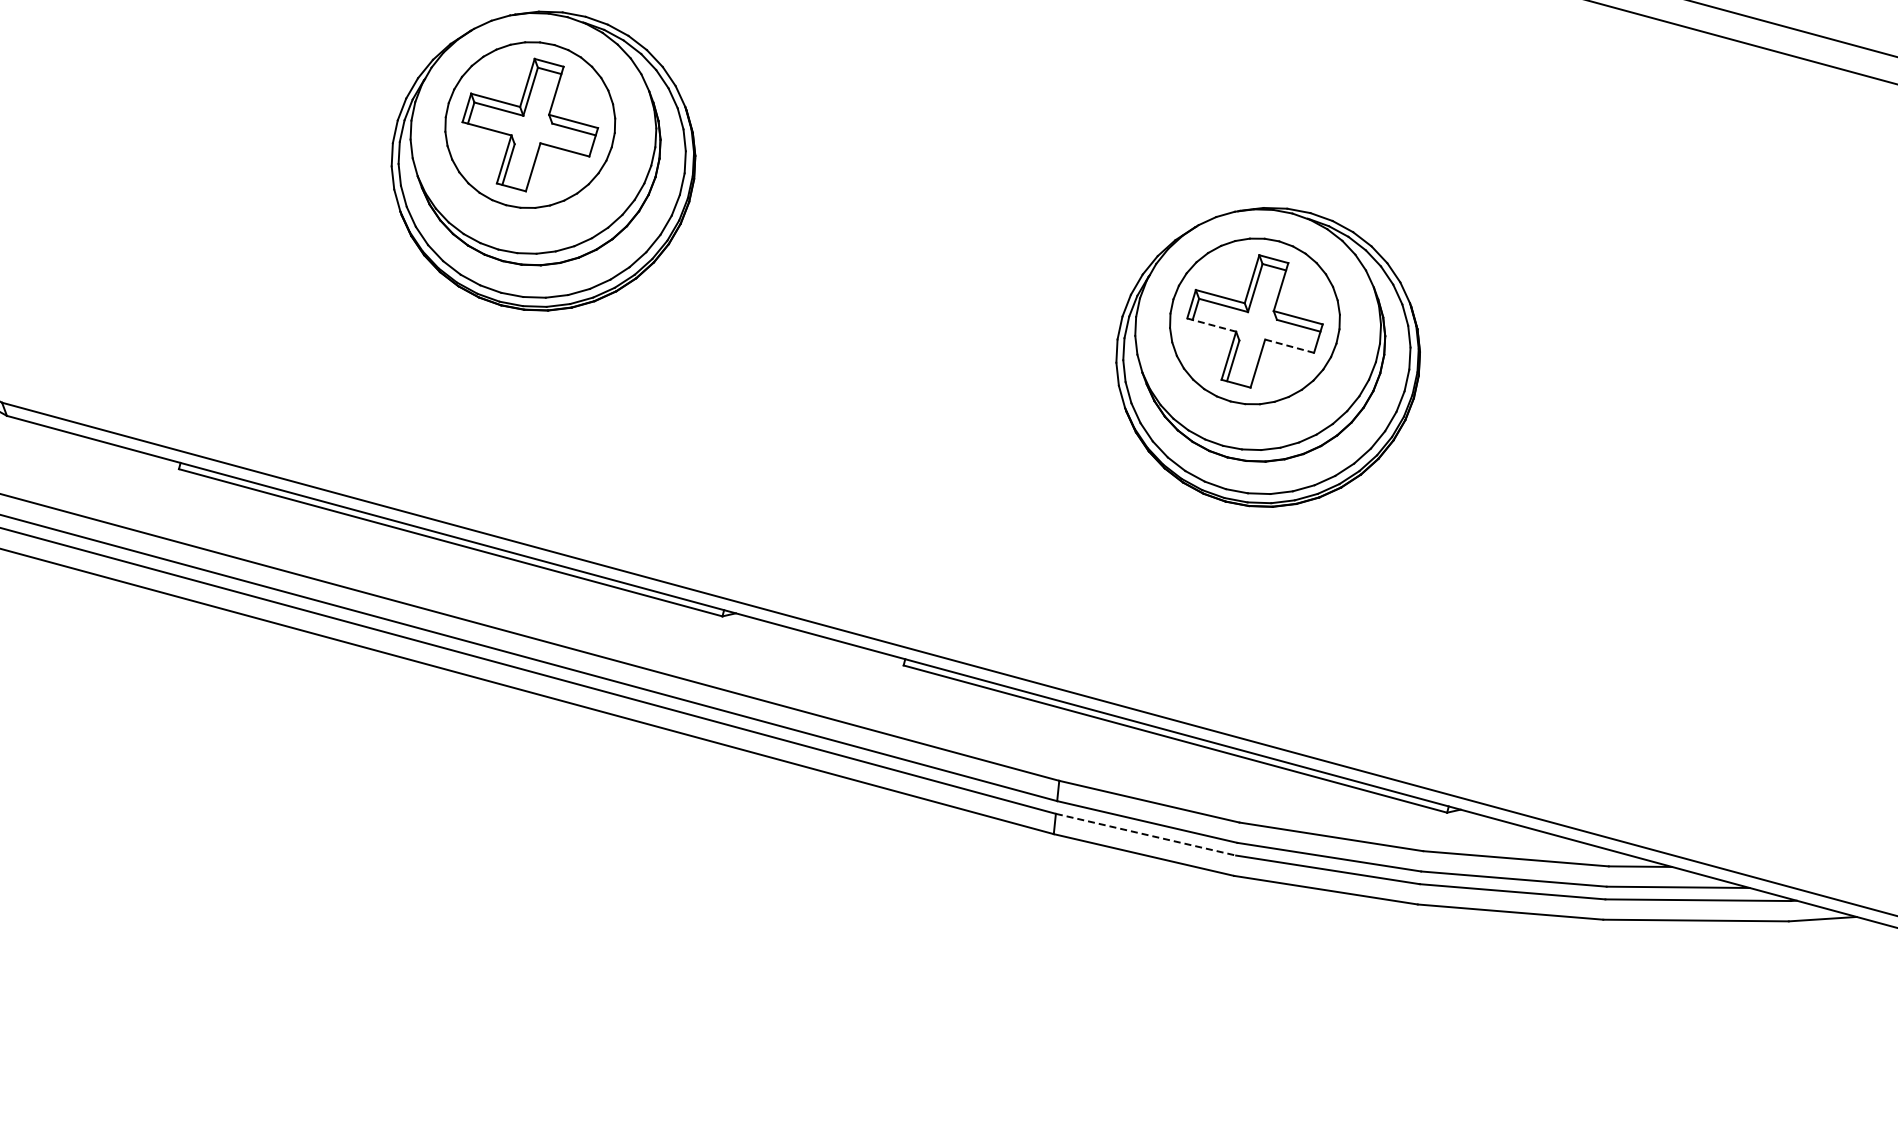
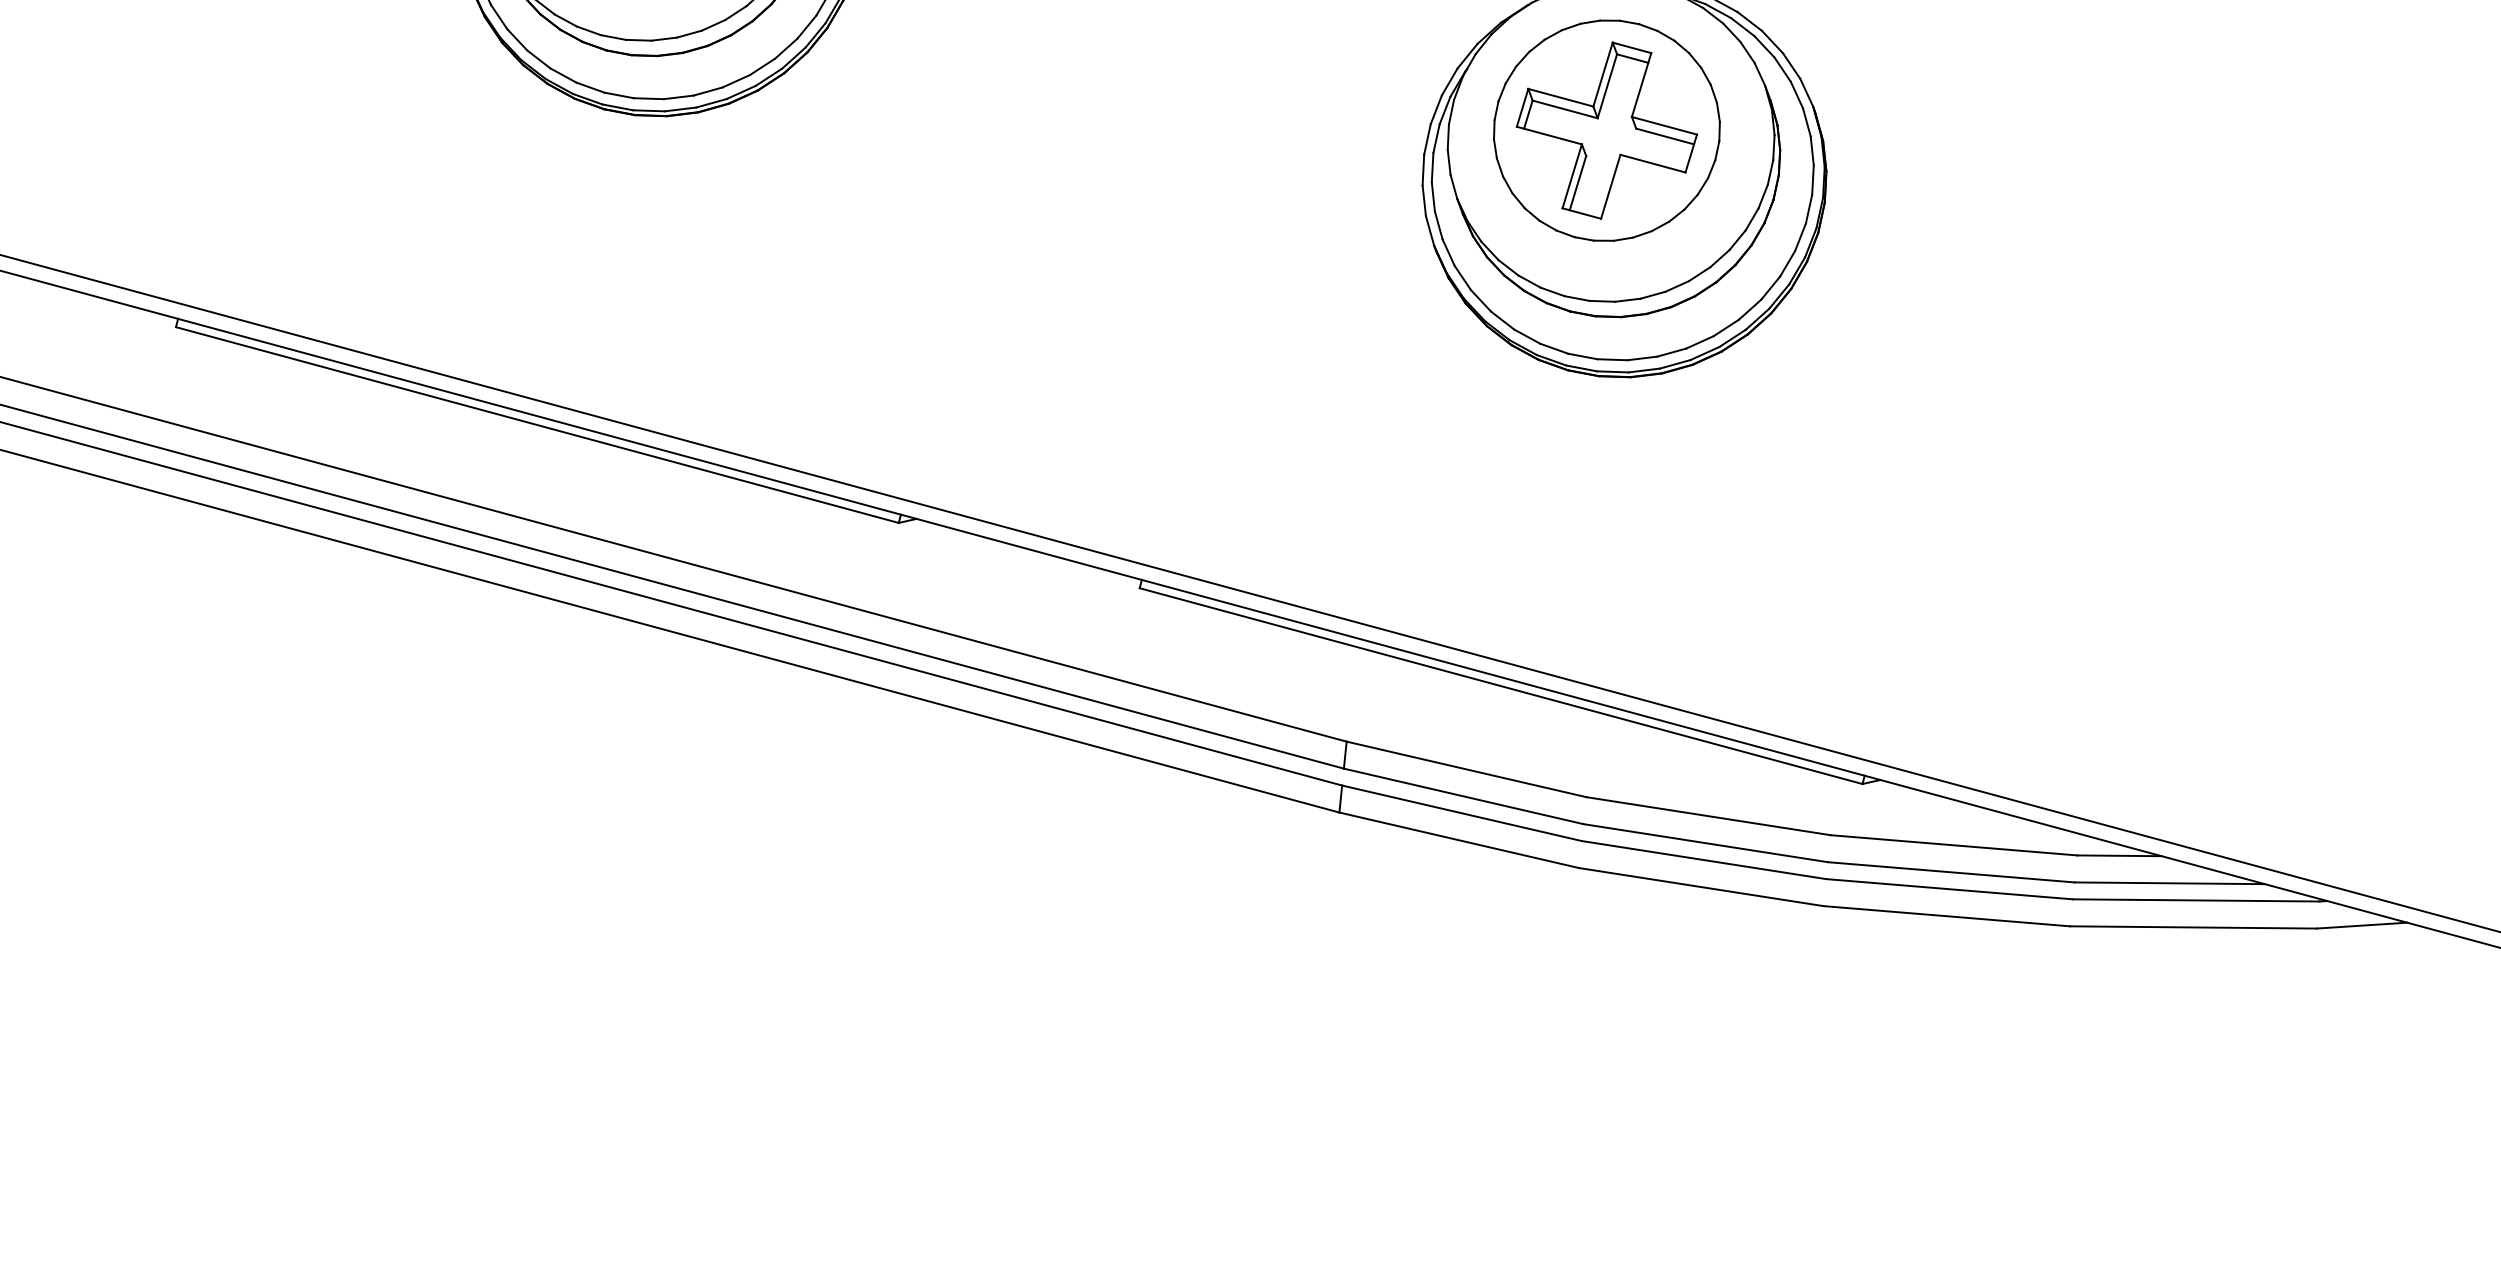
line: (1212, 325) -> (1550, 136), dashed -> solid
line: (1290, 346) -> (1654, 164), dashed -> solid
line: (1146, 834) -> (1462, 813), dashed -> solid

